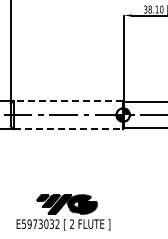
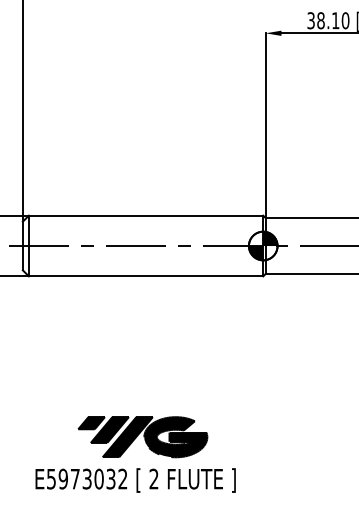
line: (68, 100) -> (146, 214), dashed -> solid
line: (68, 129) -> (146, 276), dashed -> solid

